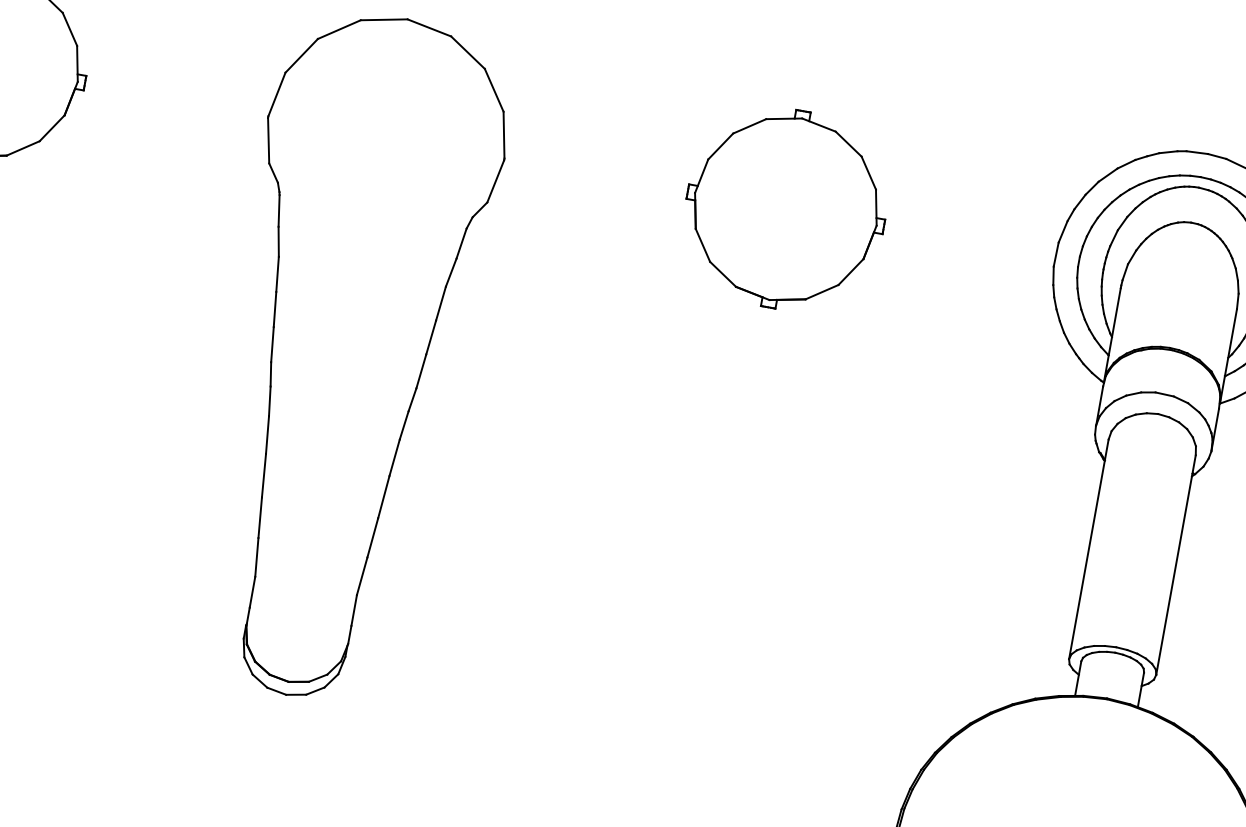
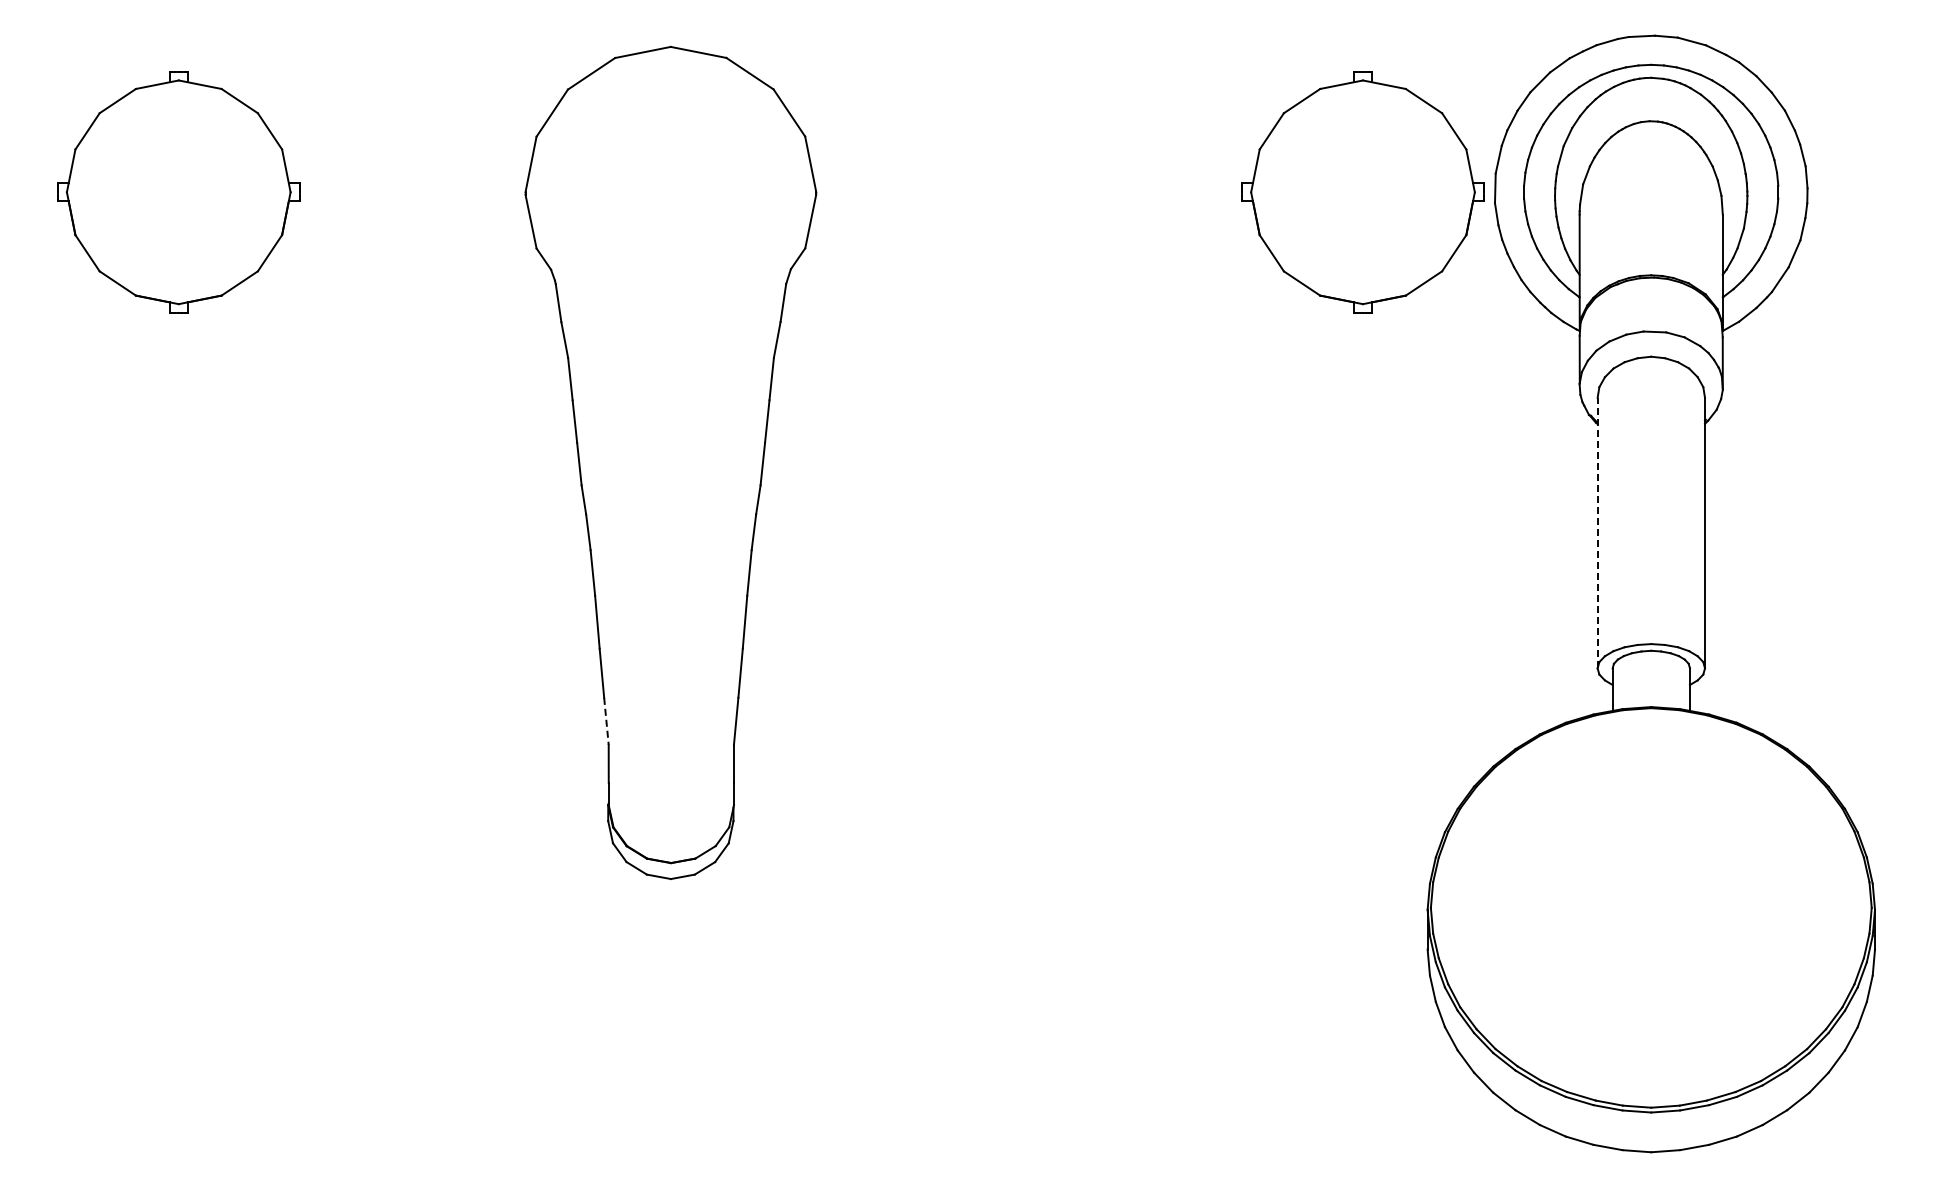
part: (785, 209) -> (1362, 192), moved
line: (1088, 548) -> (1597, 532), solid -> dashed
line: (256, 557) -> (606, 721), solid -> dashed

